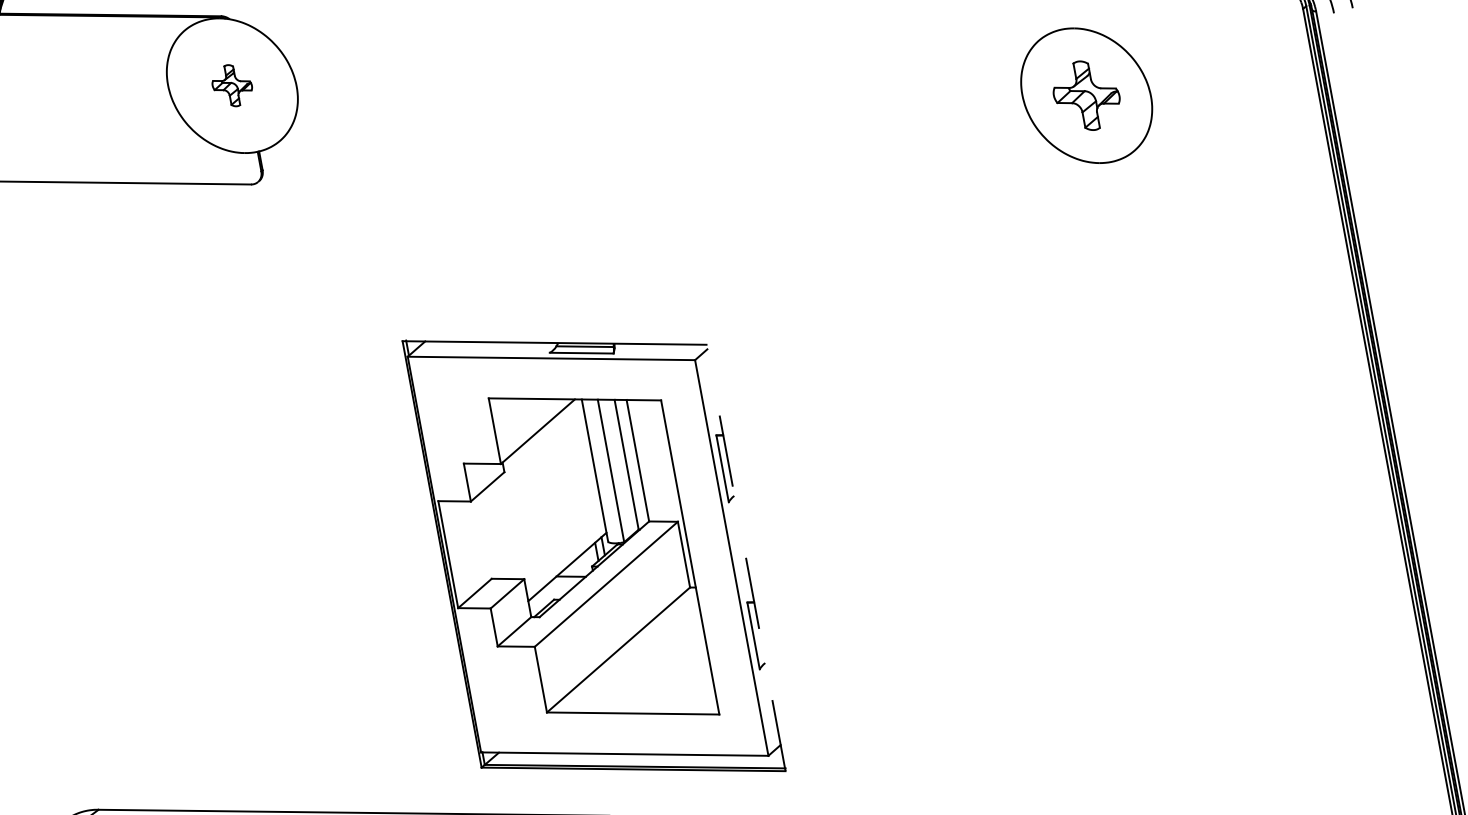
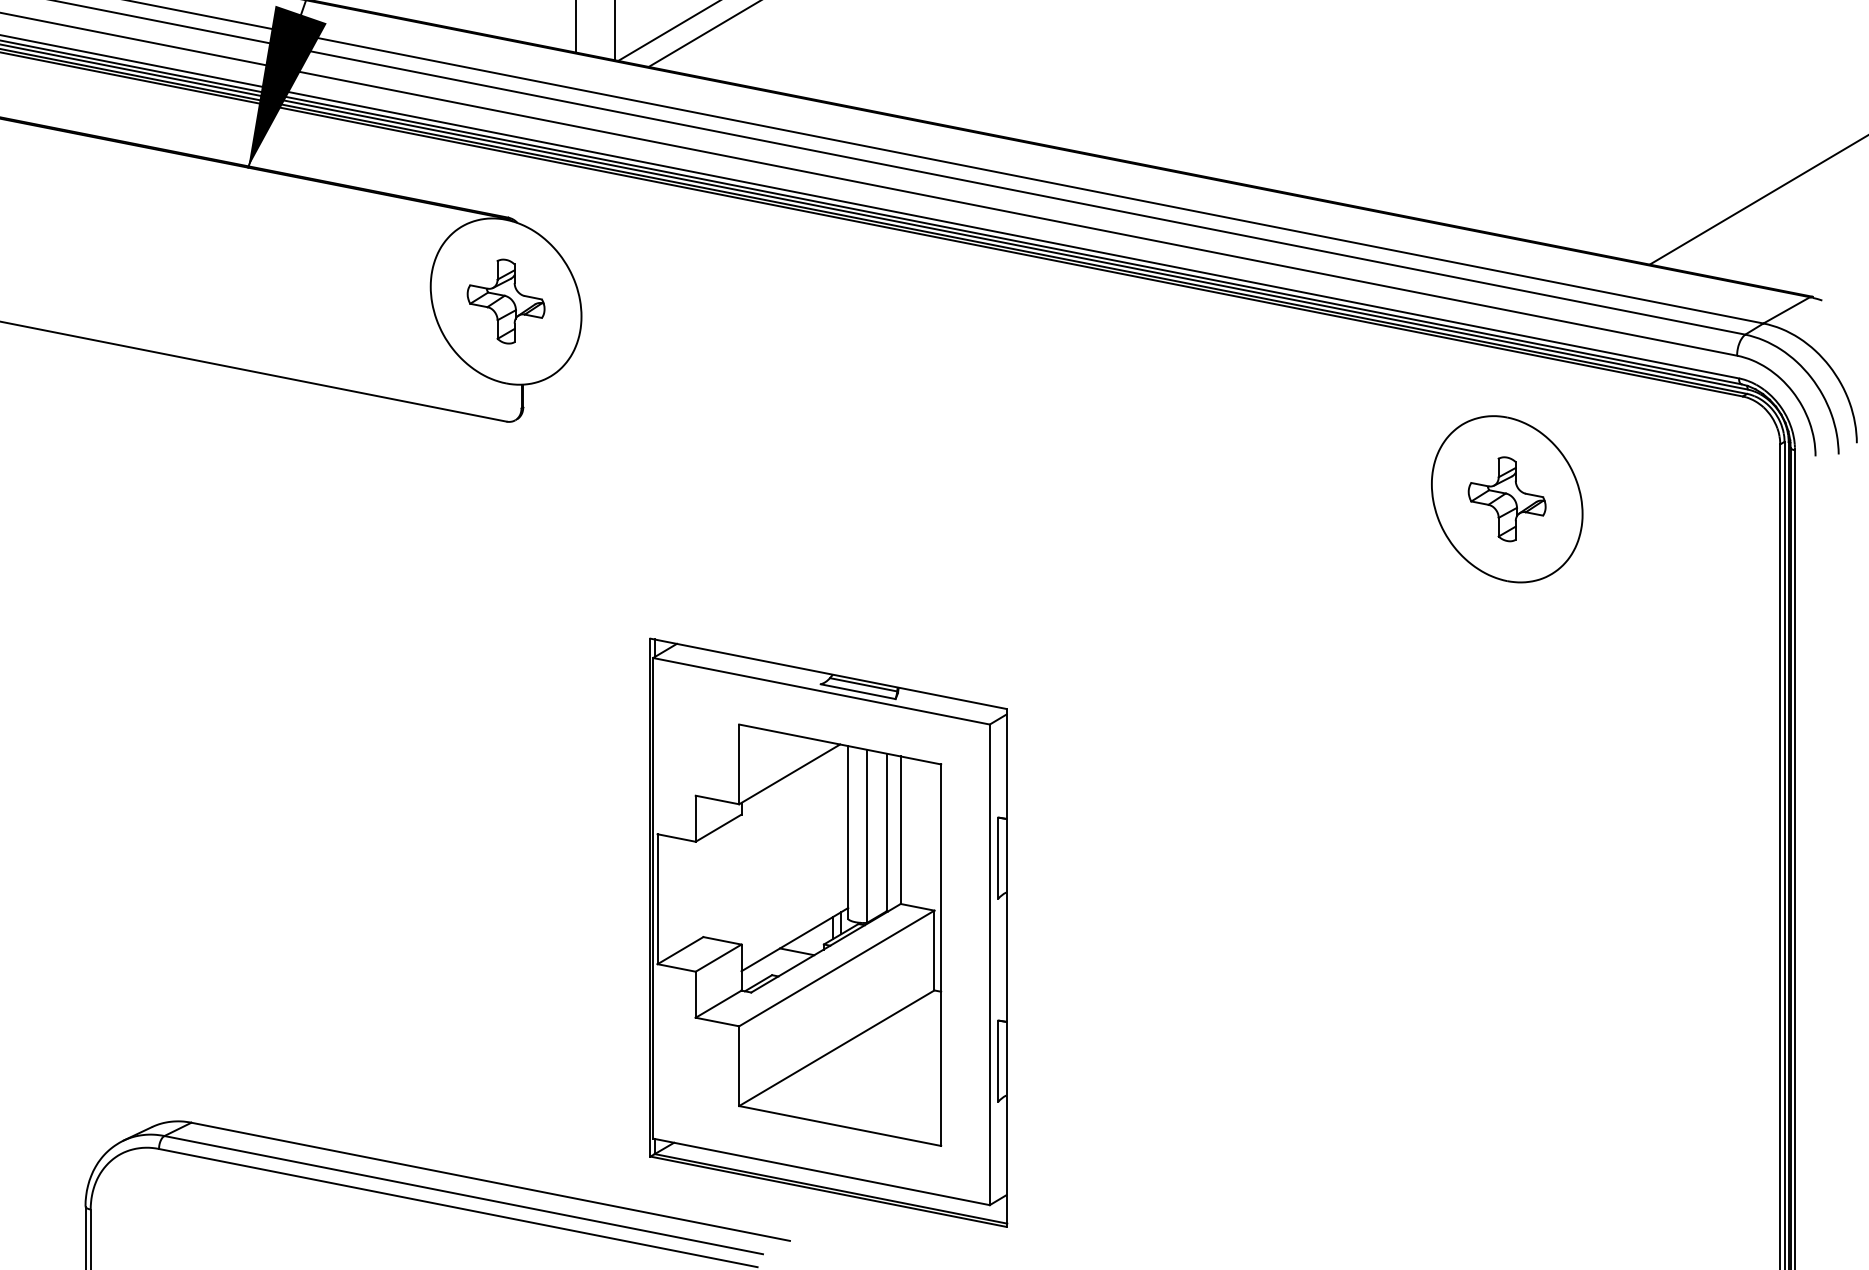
part: (231, 85) -> (505, 301), size x1.67
line: (745, 557) -> (1006, 967), dashed -> solid

